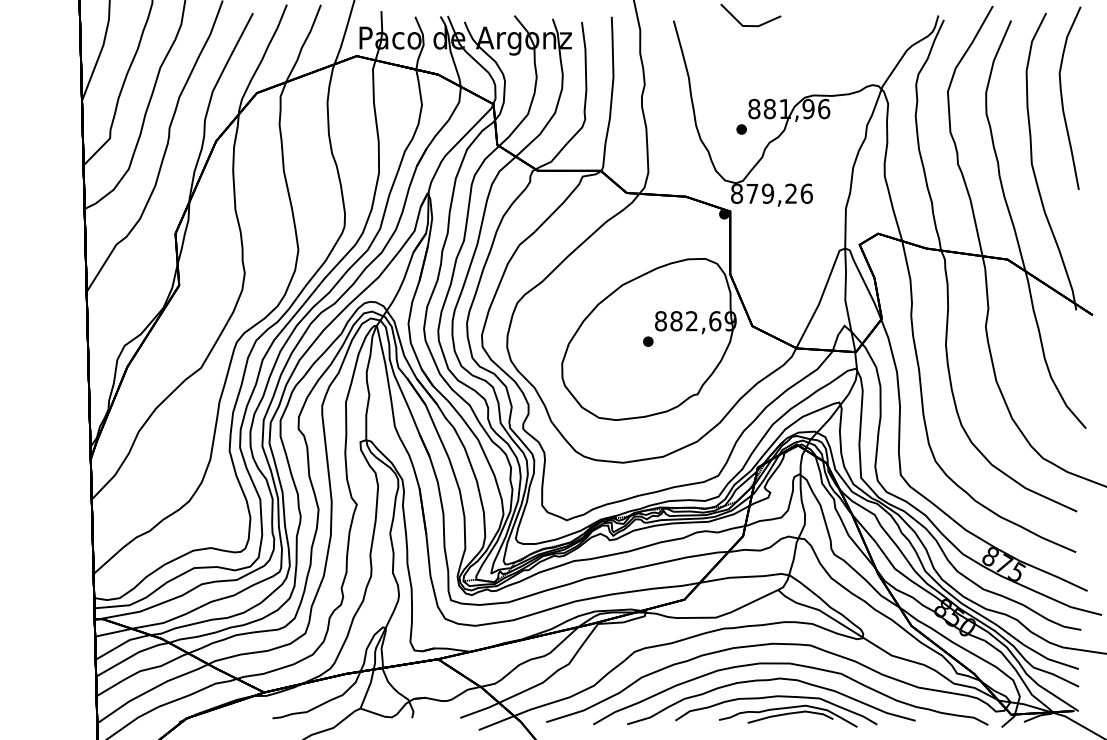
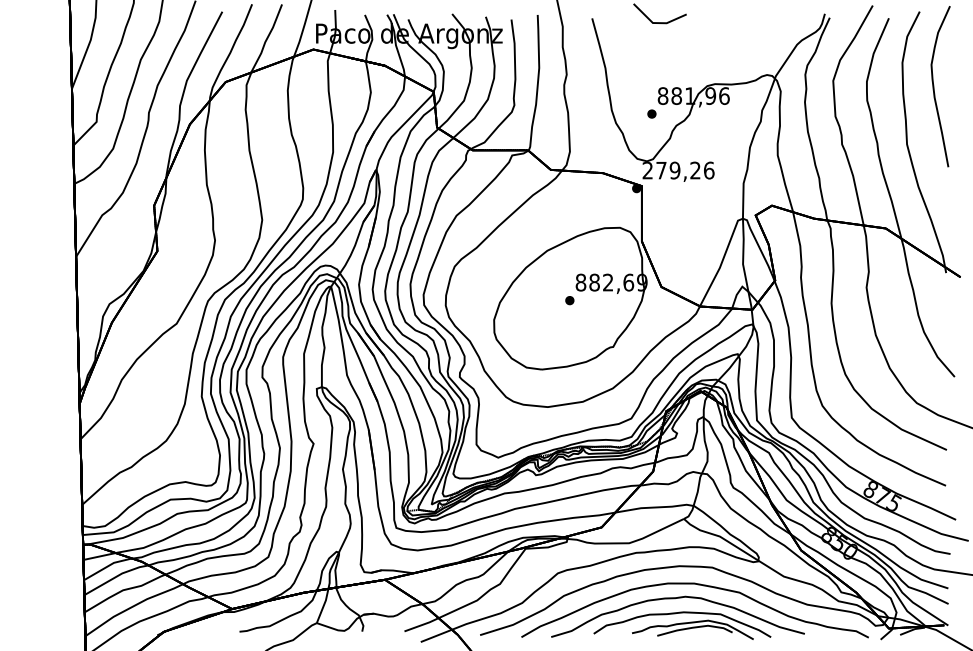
text: (737, 193) -> (648, 170), 879,26 -> 279,26

